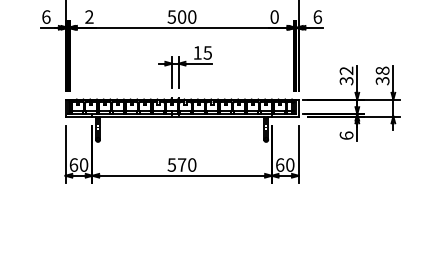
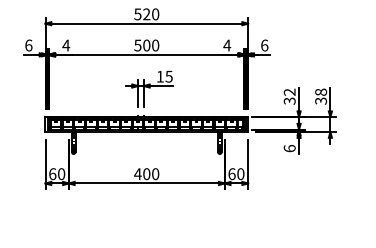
text: (89, 17) -> (66, 45), 2 -> 4
text: (274, 17) -> (227, 45), 0 -> 4
text: (176, 165) -> (141, 174), 570 -> 400

